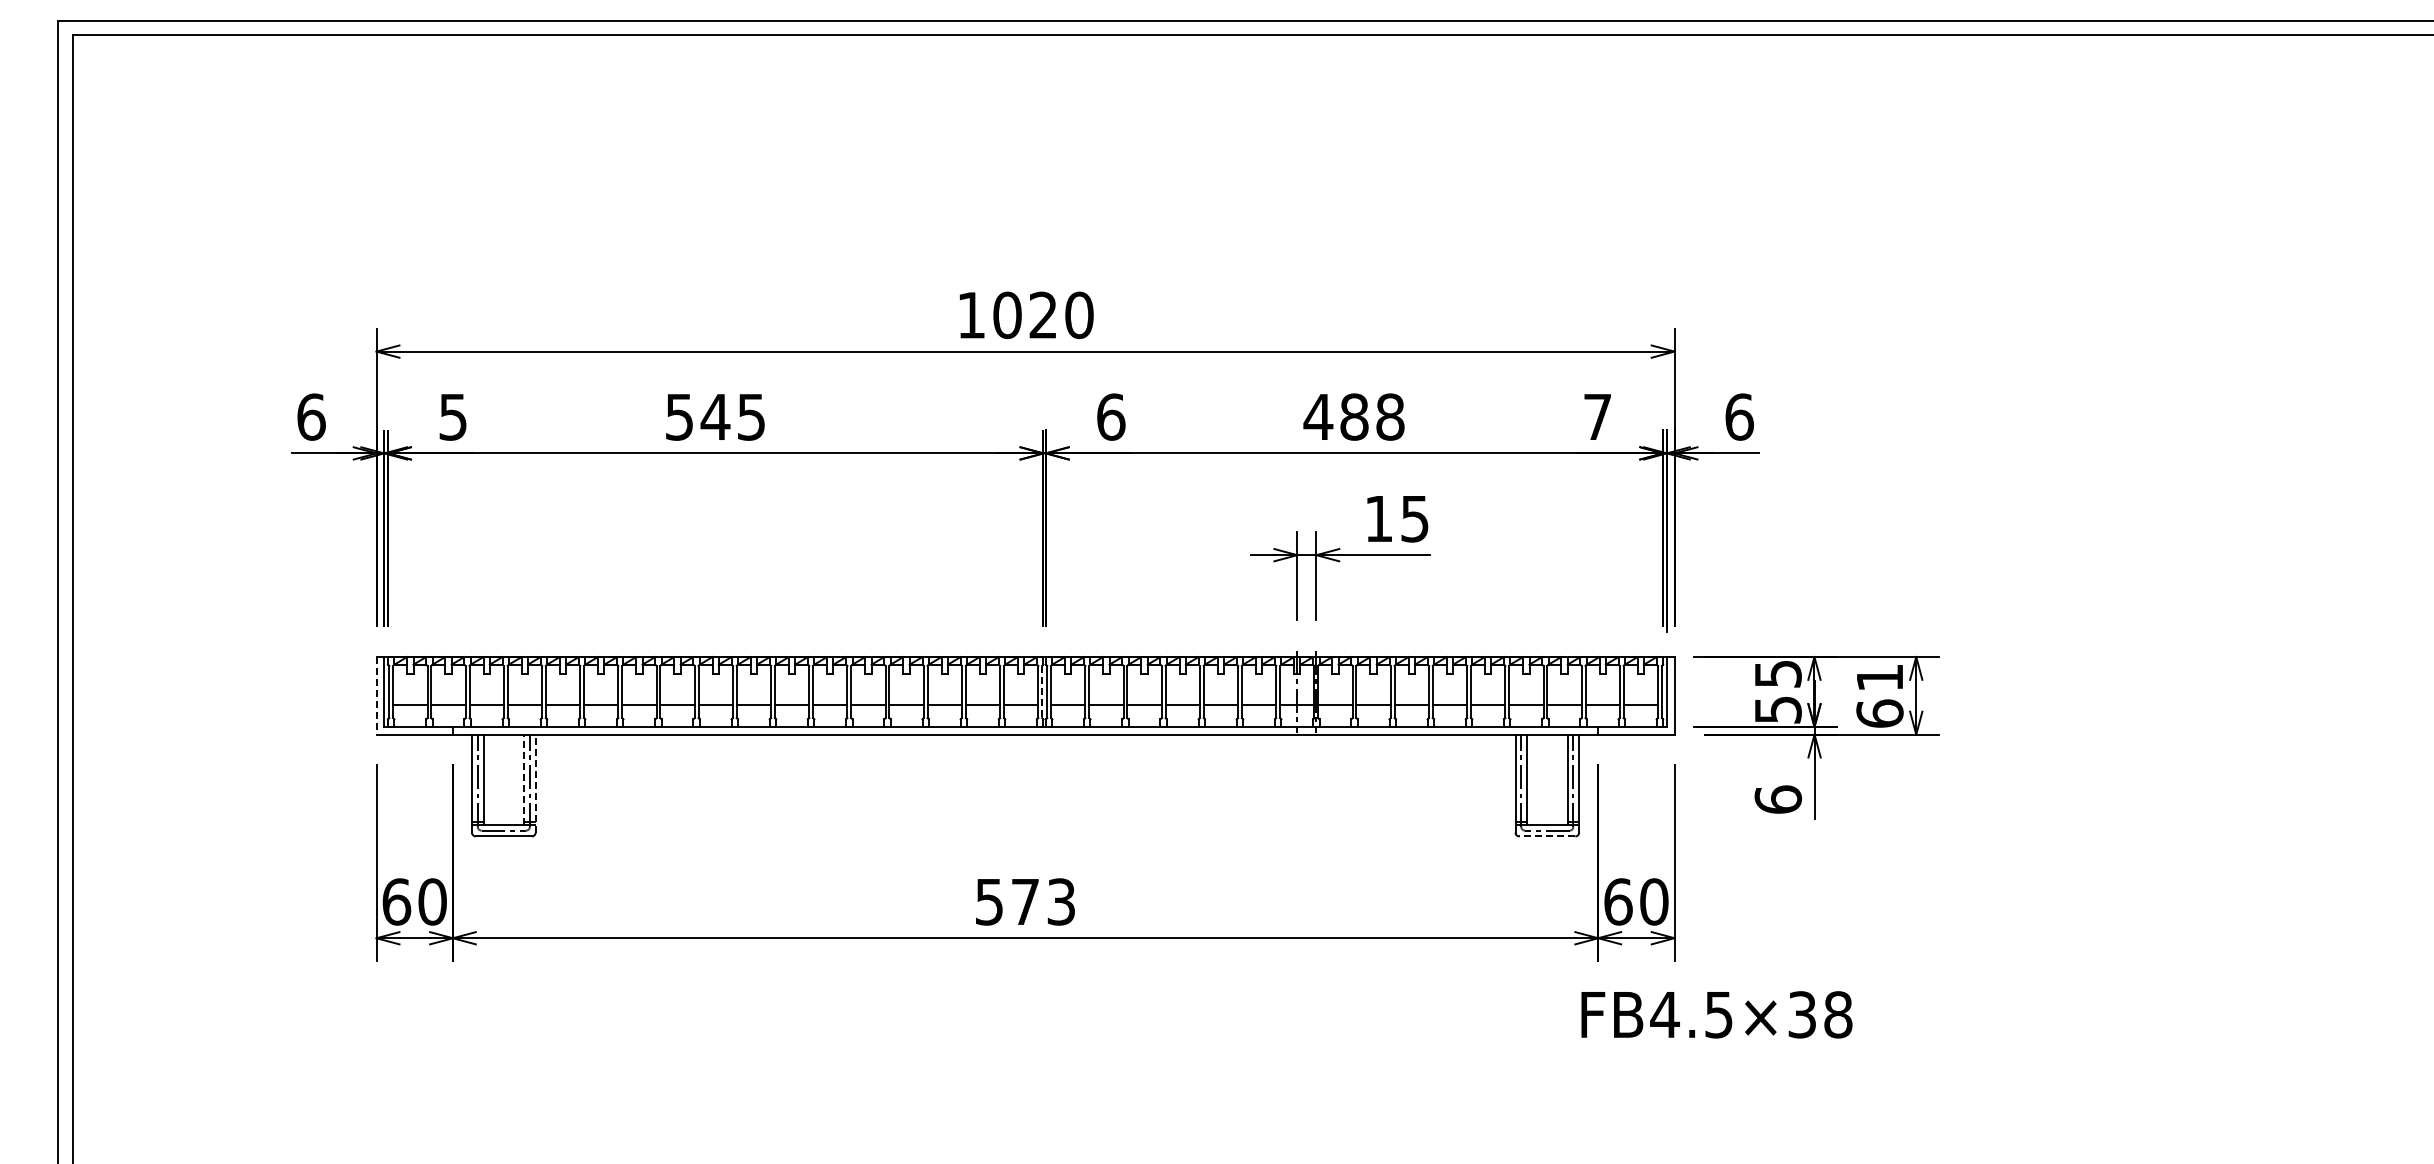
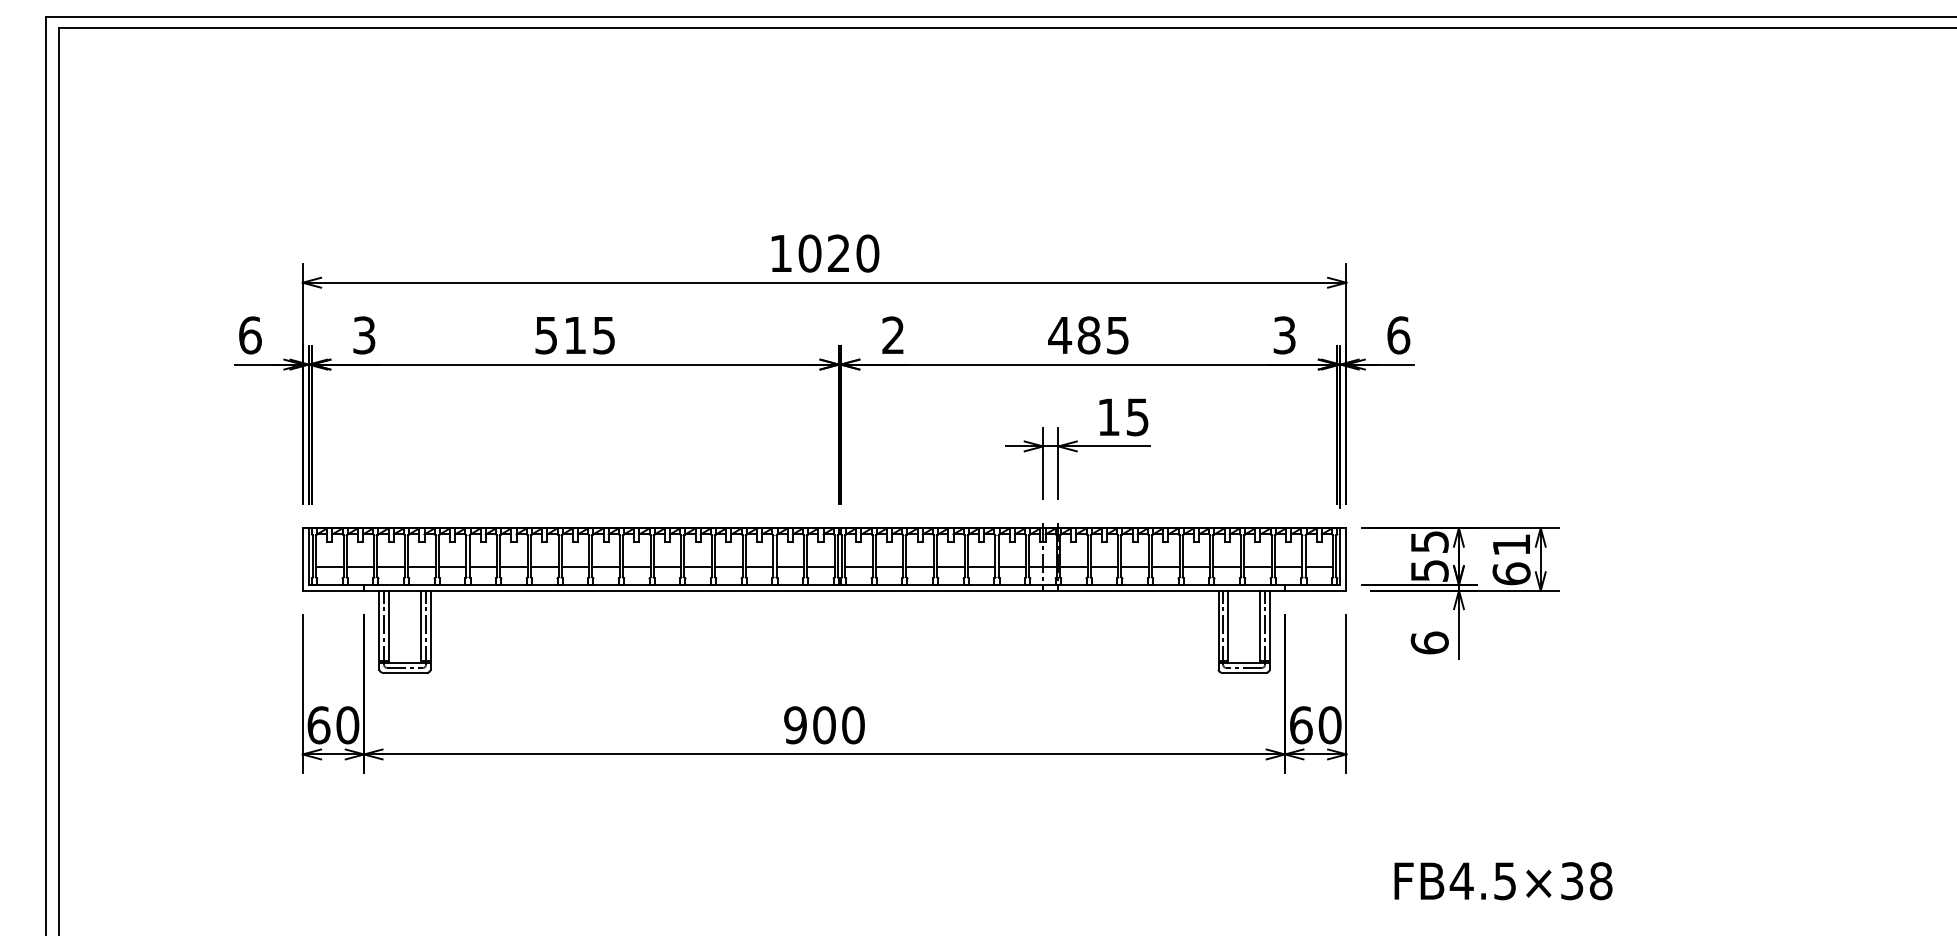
text: (453, 416) -> (364, 334), 5 -> 3
text: (715, 416) -> (575, 334), 545 -> 515
text: (1111, 416) -> (893, 334), 6 -> 2
text: (1390, 416) -> (1118, 334), 488 -> 485
text: (1597, 416) -> (1284, 334), 7 -> 3
line: (1042, 692) -> (838, 556), dashed -> solid
line: (376, 695) -> (302, 559), dashed -> solid
line: (524, 779) -> (421, 626), dashed -> solid
line: (535, 783) -> (430, 630), dashed -> solid
line: (1547, 836) -> (1244, 672), dashed -> solid
text: (1025, 901) -> (824, 724), 573 -> 900
text: (1716, 1014) -> (1503, 880), moved

